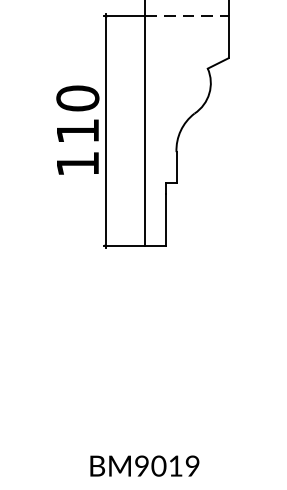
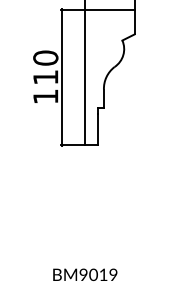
line: (187, 15) -> (110, 9), dashed -> solid

